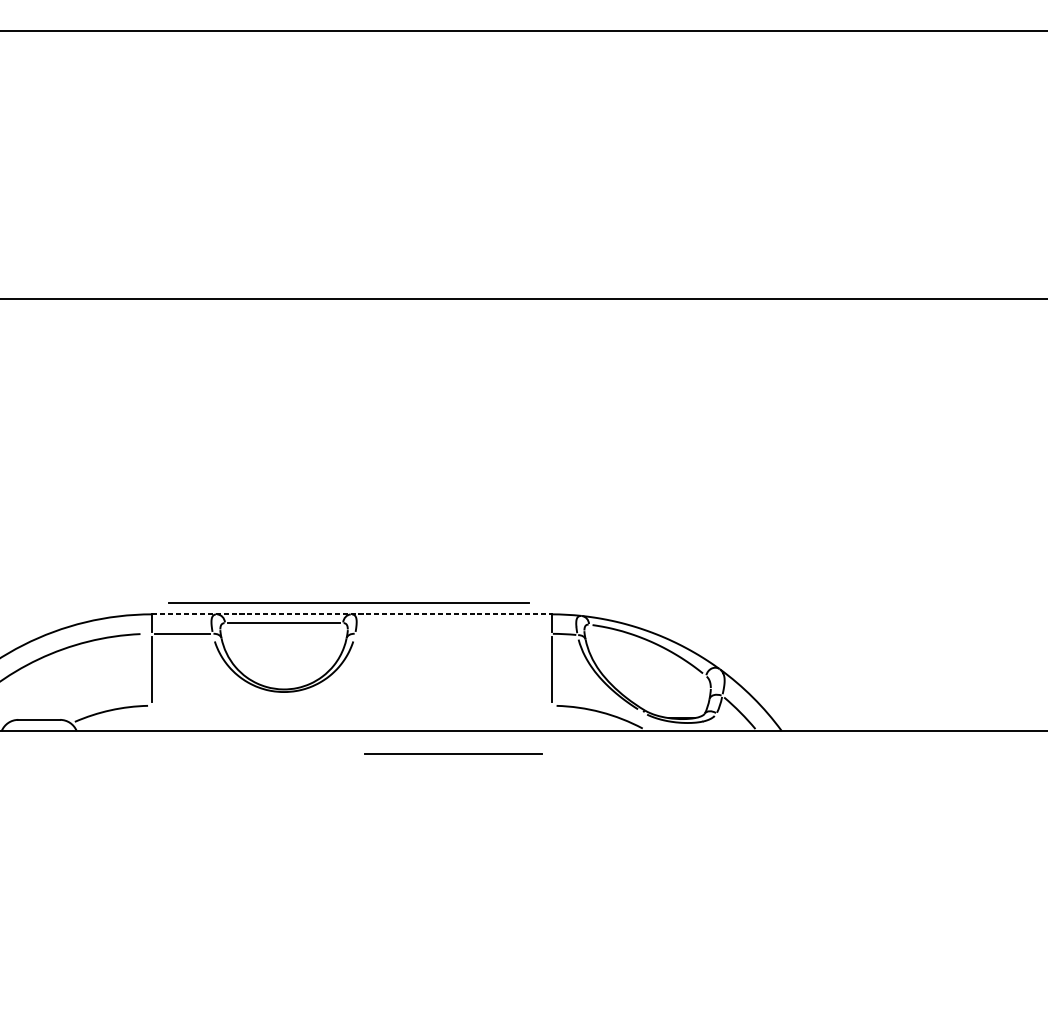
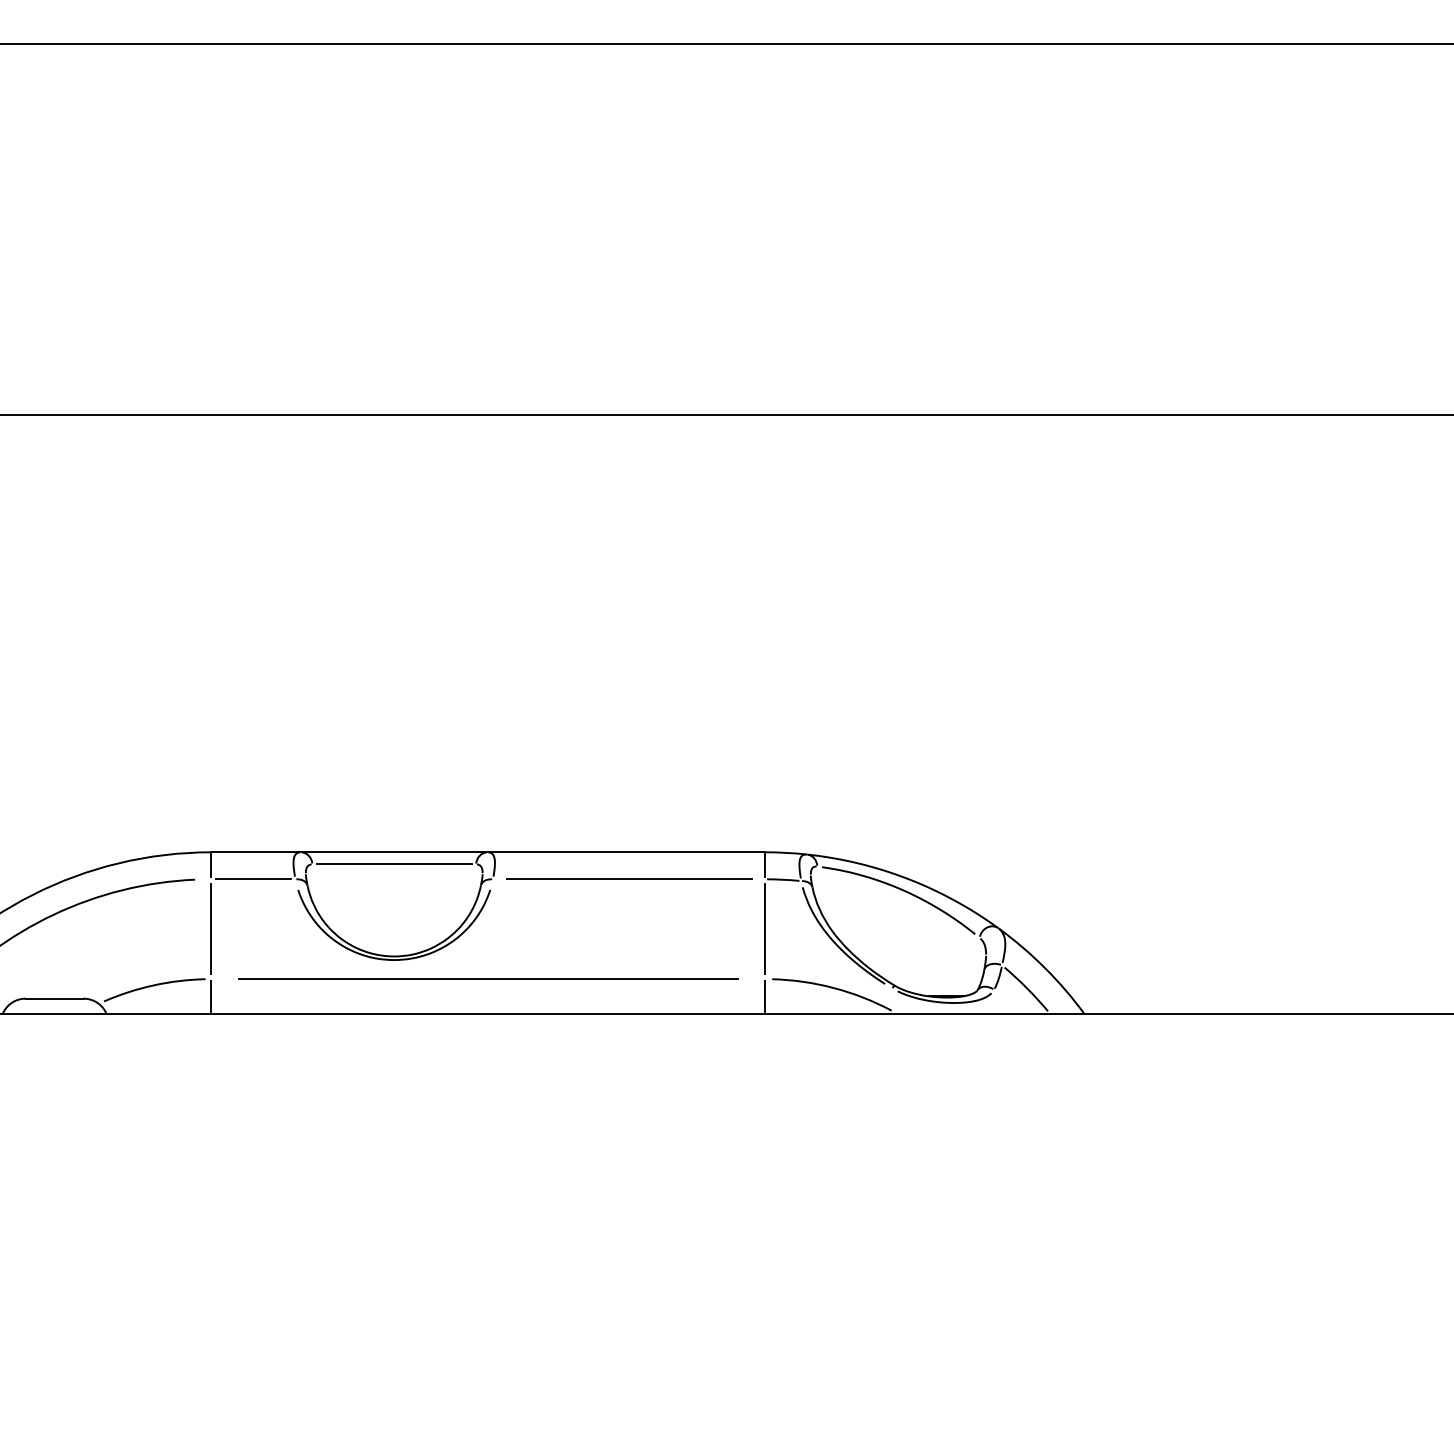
line: (349, 602) -> (488, 978), moved
line: (352, 614) -> (488, 852), dashed -> solid
line: (152, 718) -> (211, 996), added
line: (551, 718) -> (765, 996), added
line: (453, 752) -> (629, 878), moved

